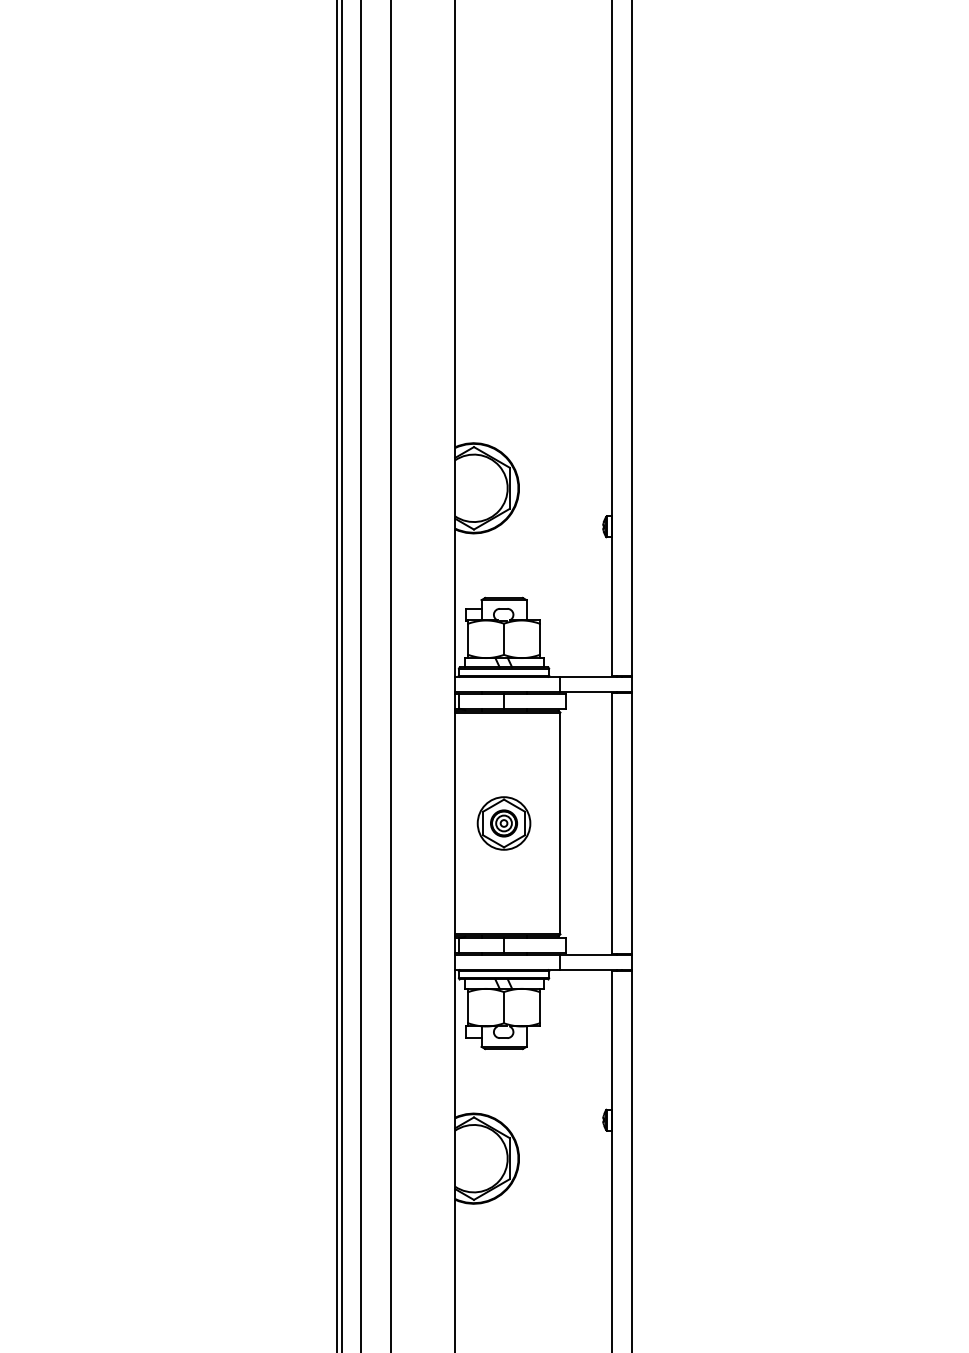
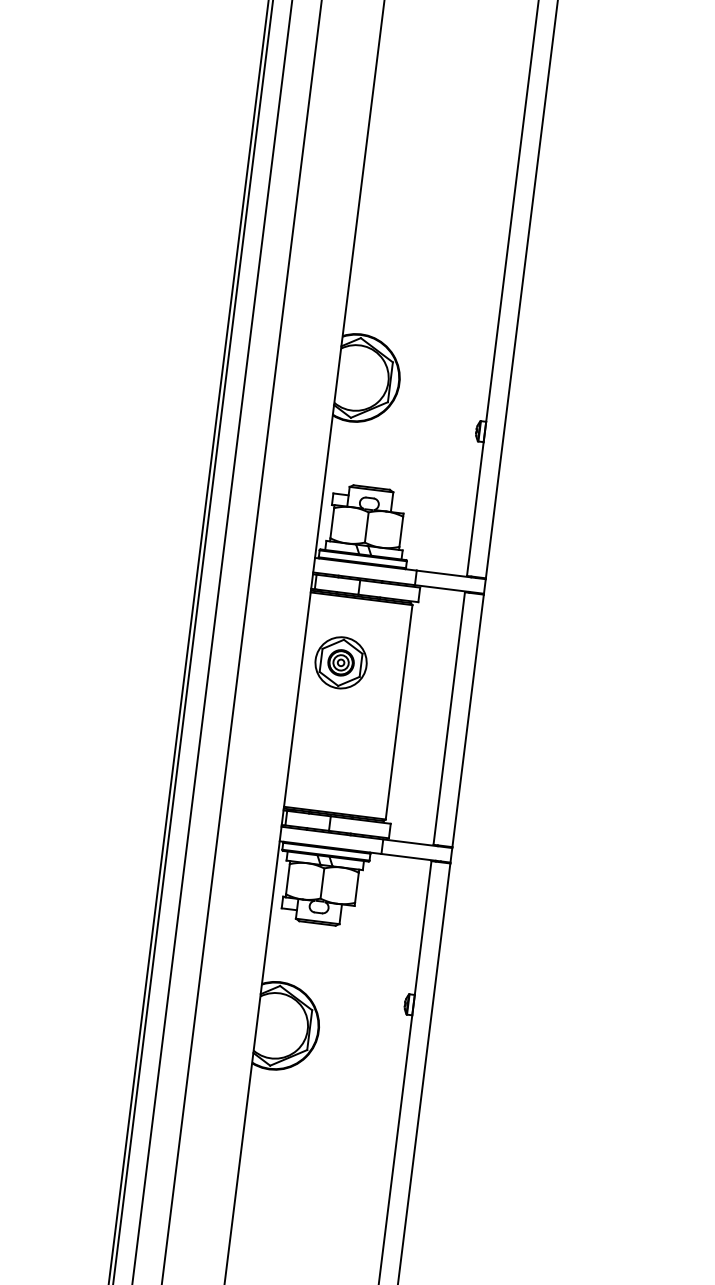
part: (503, 823) -> (340, 662), moved

